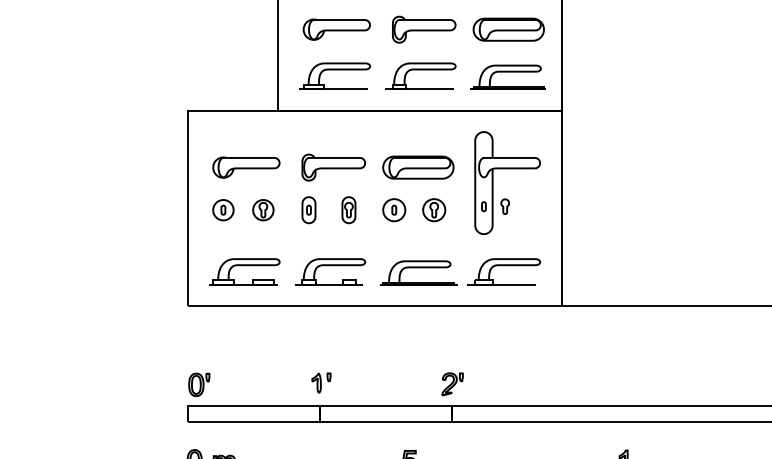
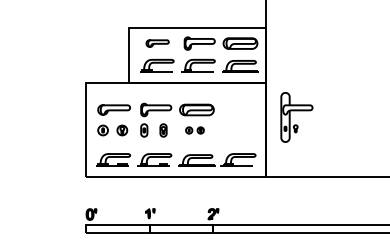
part: (336, 29) -> (157, 43), size x0.7
part: (506, 183) -> (296, 117), moved
part: (413, 210) -> (194, 130), size x0.6

